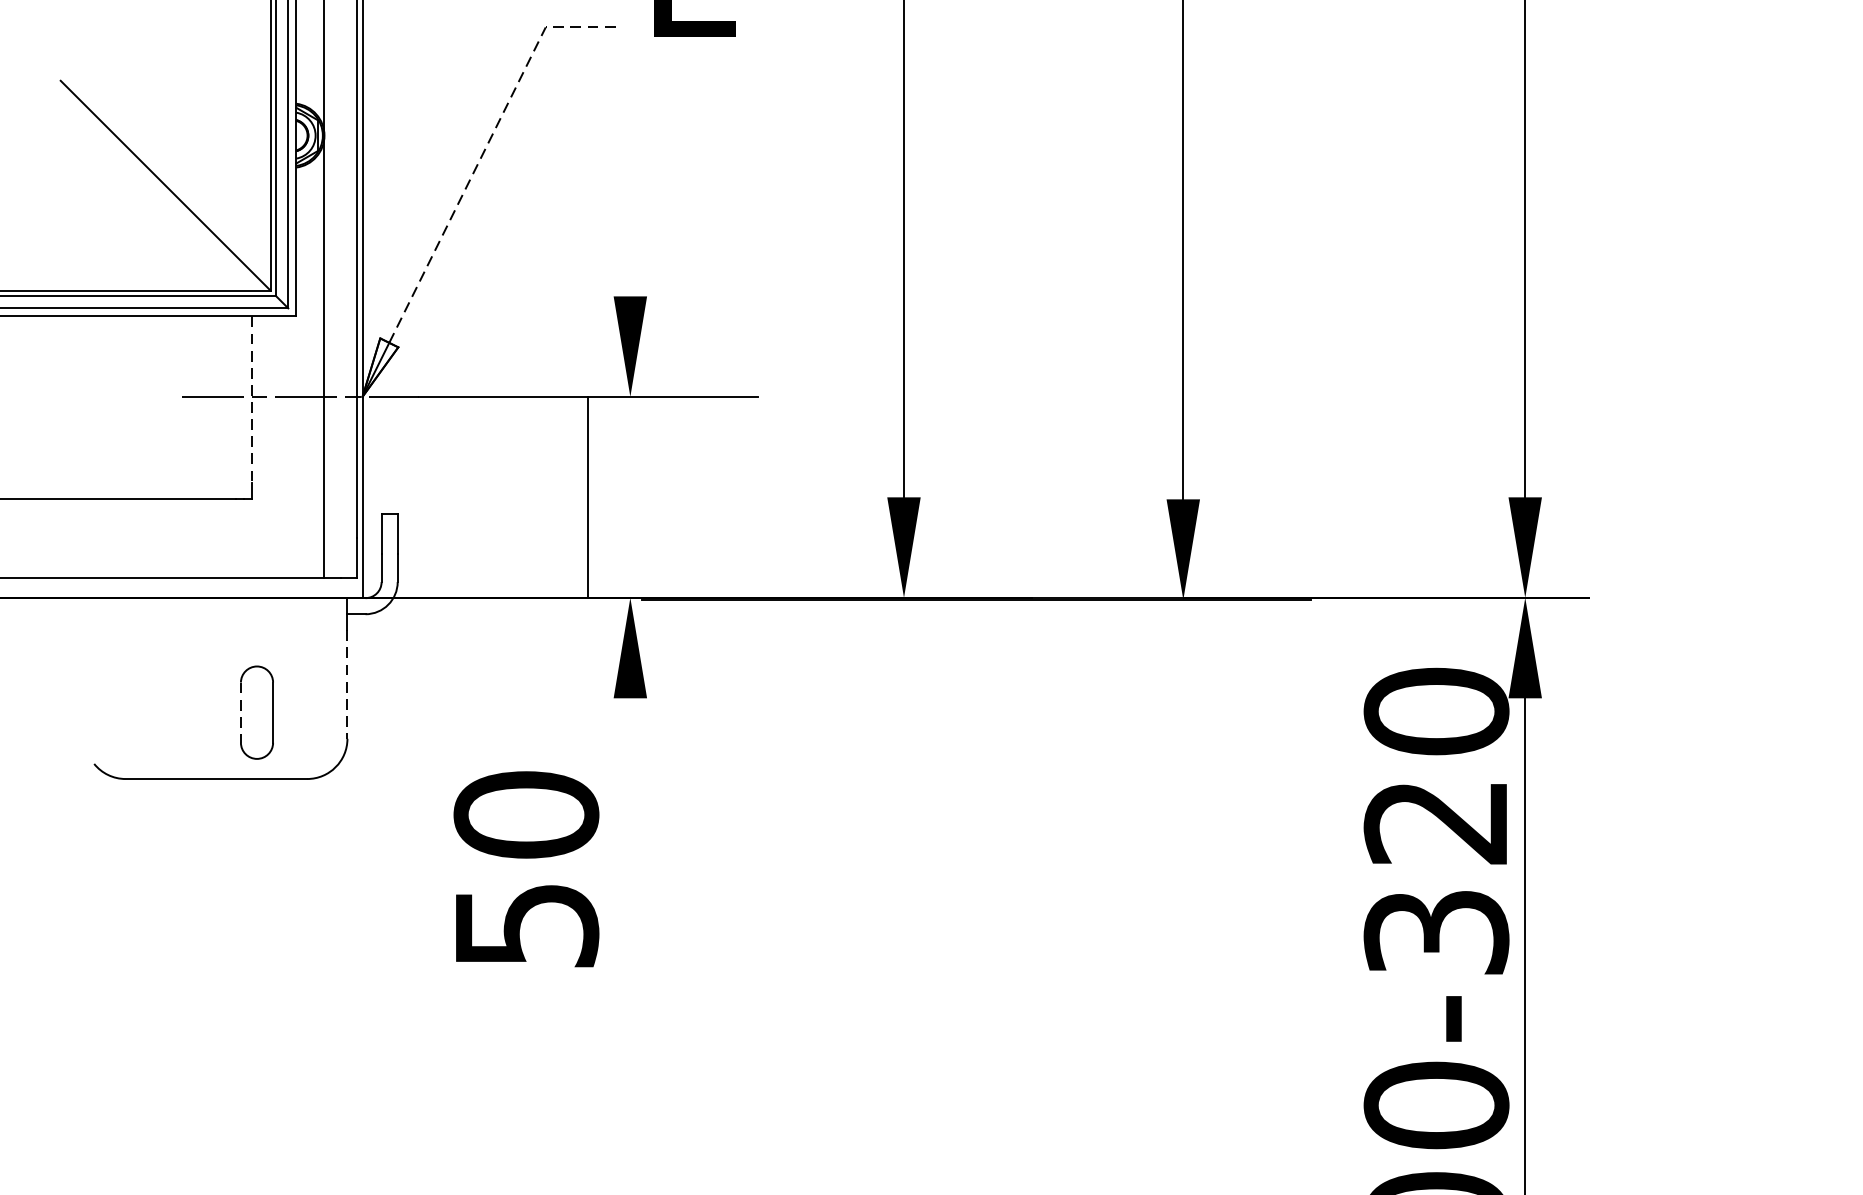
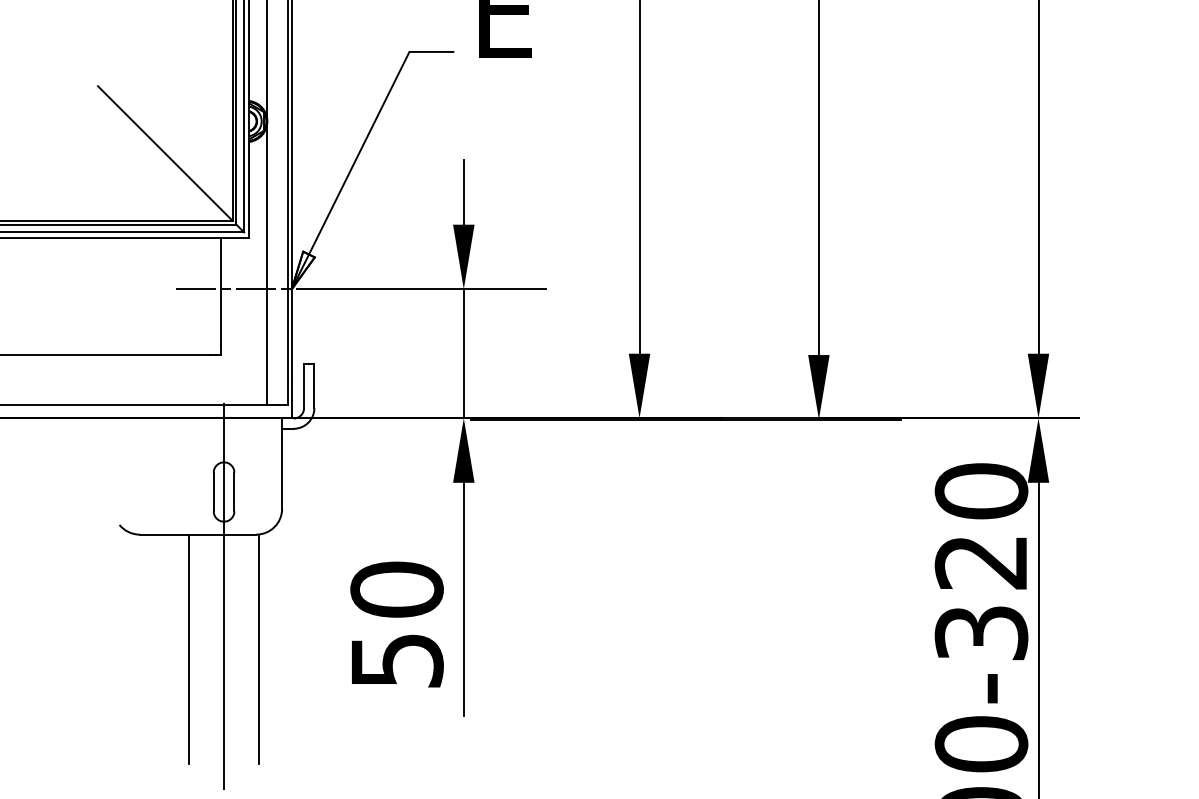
line: (483, 152) -> (369, 132), dashed -> solid
line: (629, 246) -> (463, 192), added
line: (251, 400) -> (220, 291), dashed -> solid
line: (587, 496) -> (463, 353), moved
line: (348, 683) -> (282, 473), dashed -> solid
line: (240, 713) -> (213, 492), dashed -> solid
text: (525, 869) -> (396, 624), moved
line: (257, 875) -> (224, 596), added
line: (629, 878) -> (463, 598), added
line: (203, 957) -> (189, 649), added
line: (310, 957) -> (258, 649), added

